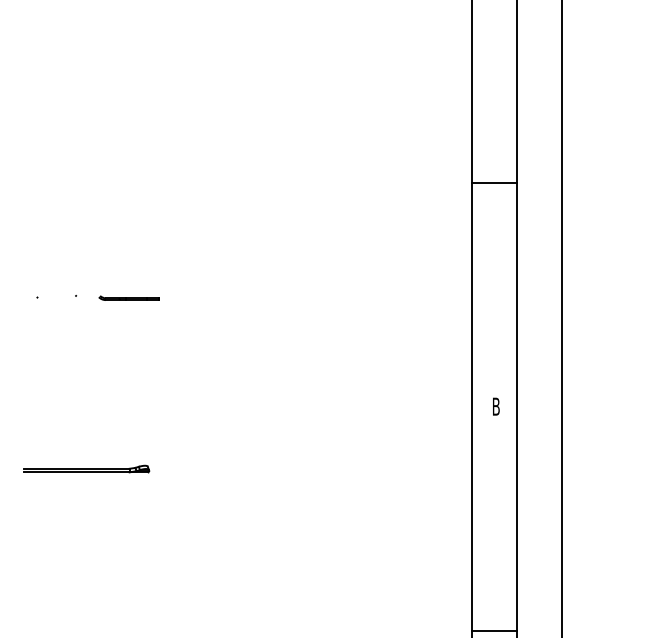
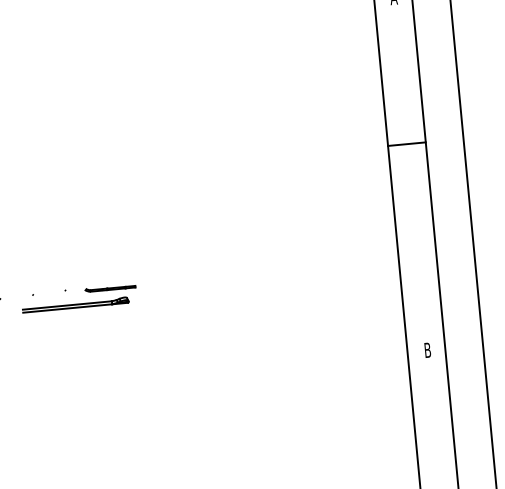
line: (494, 182) -> (406, 144), moved
part: (86, 468) -> (75, 304), moved

